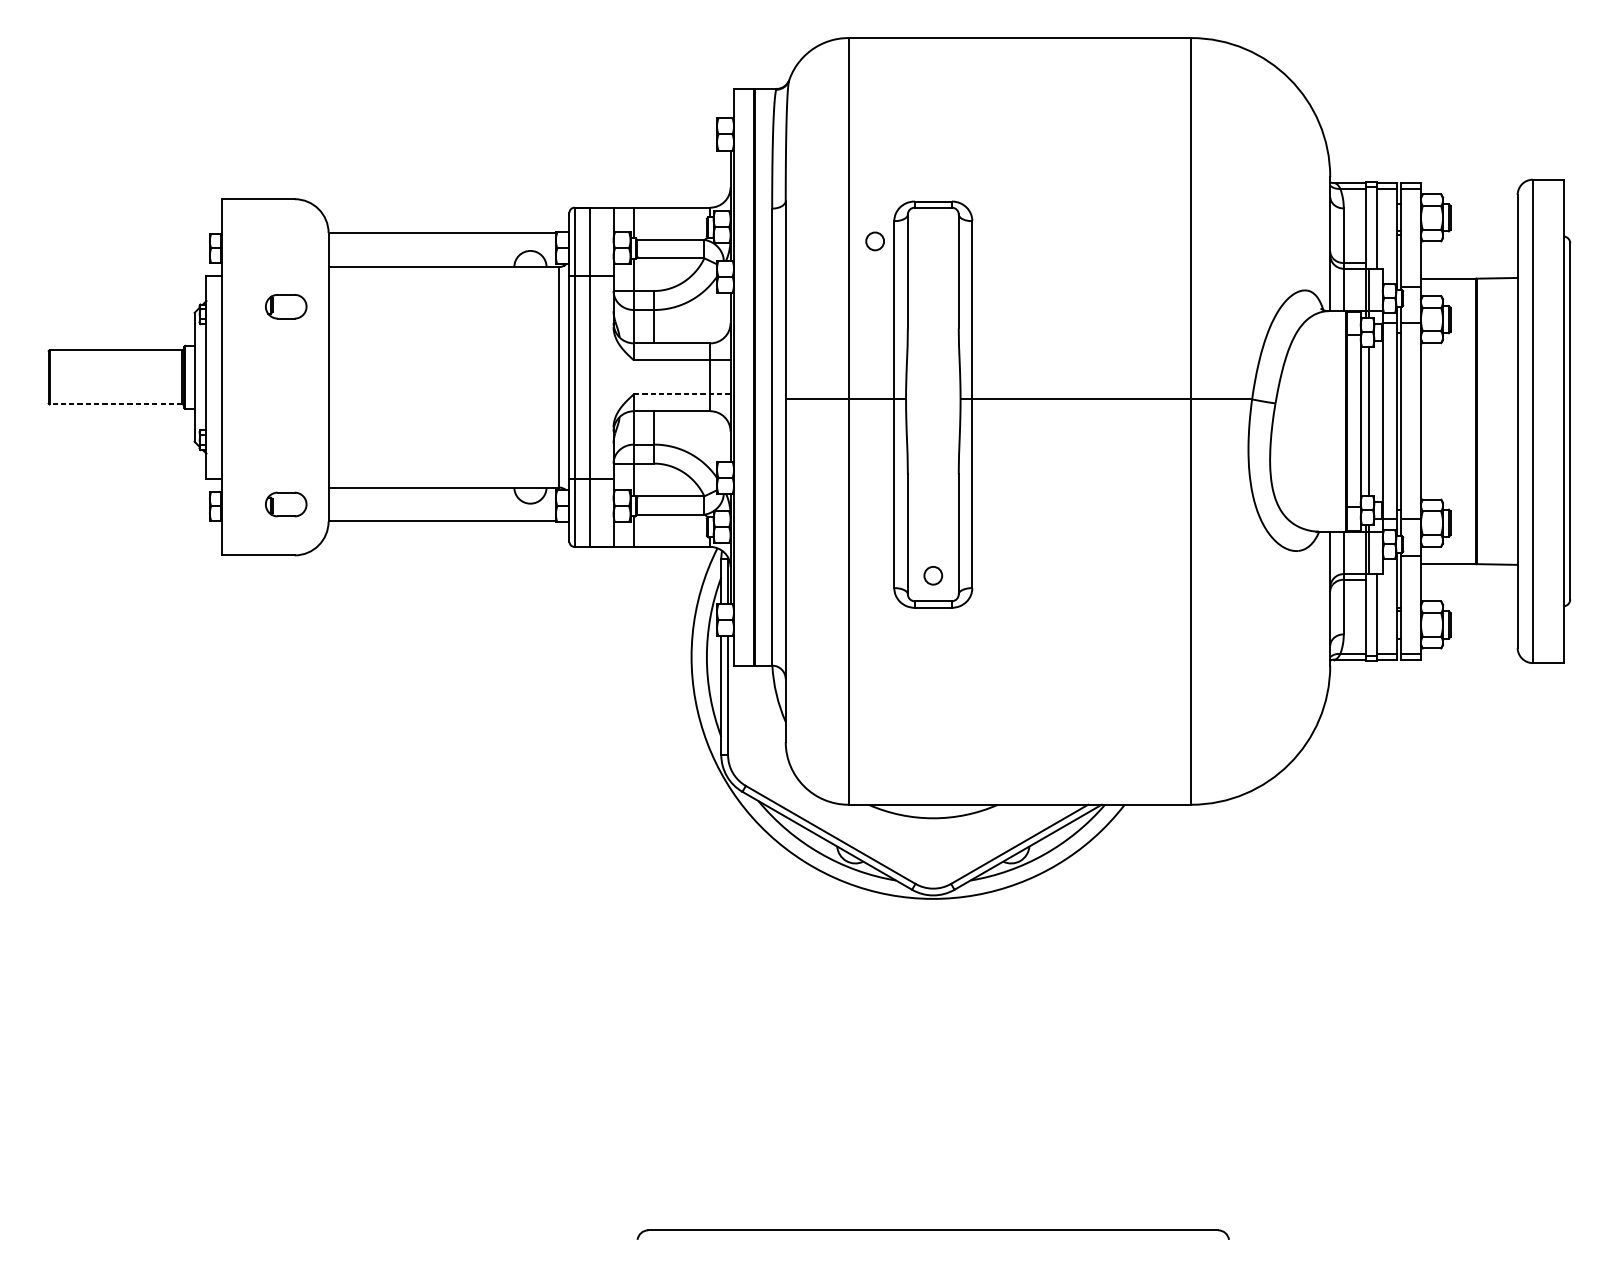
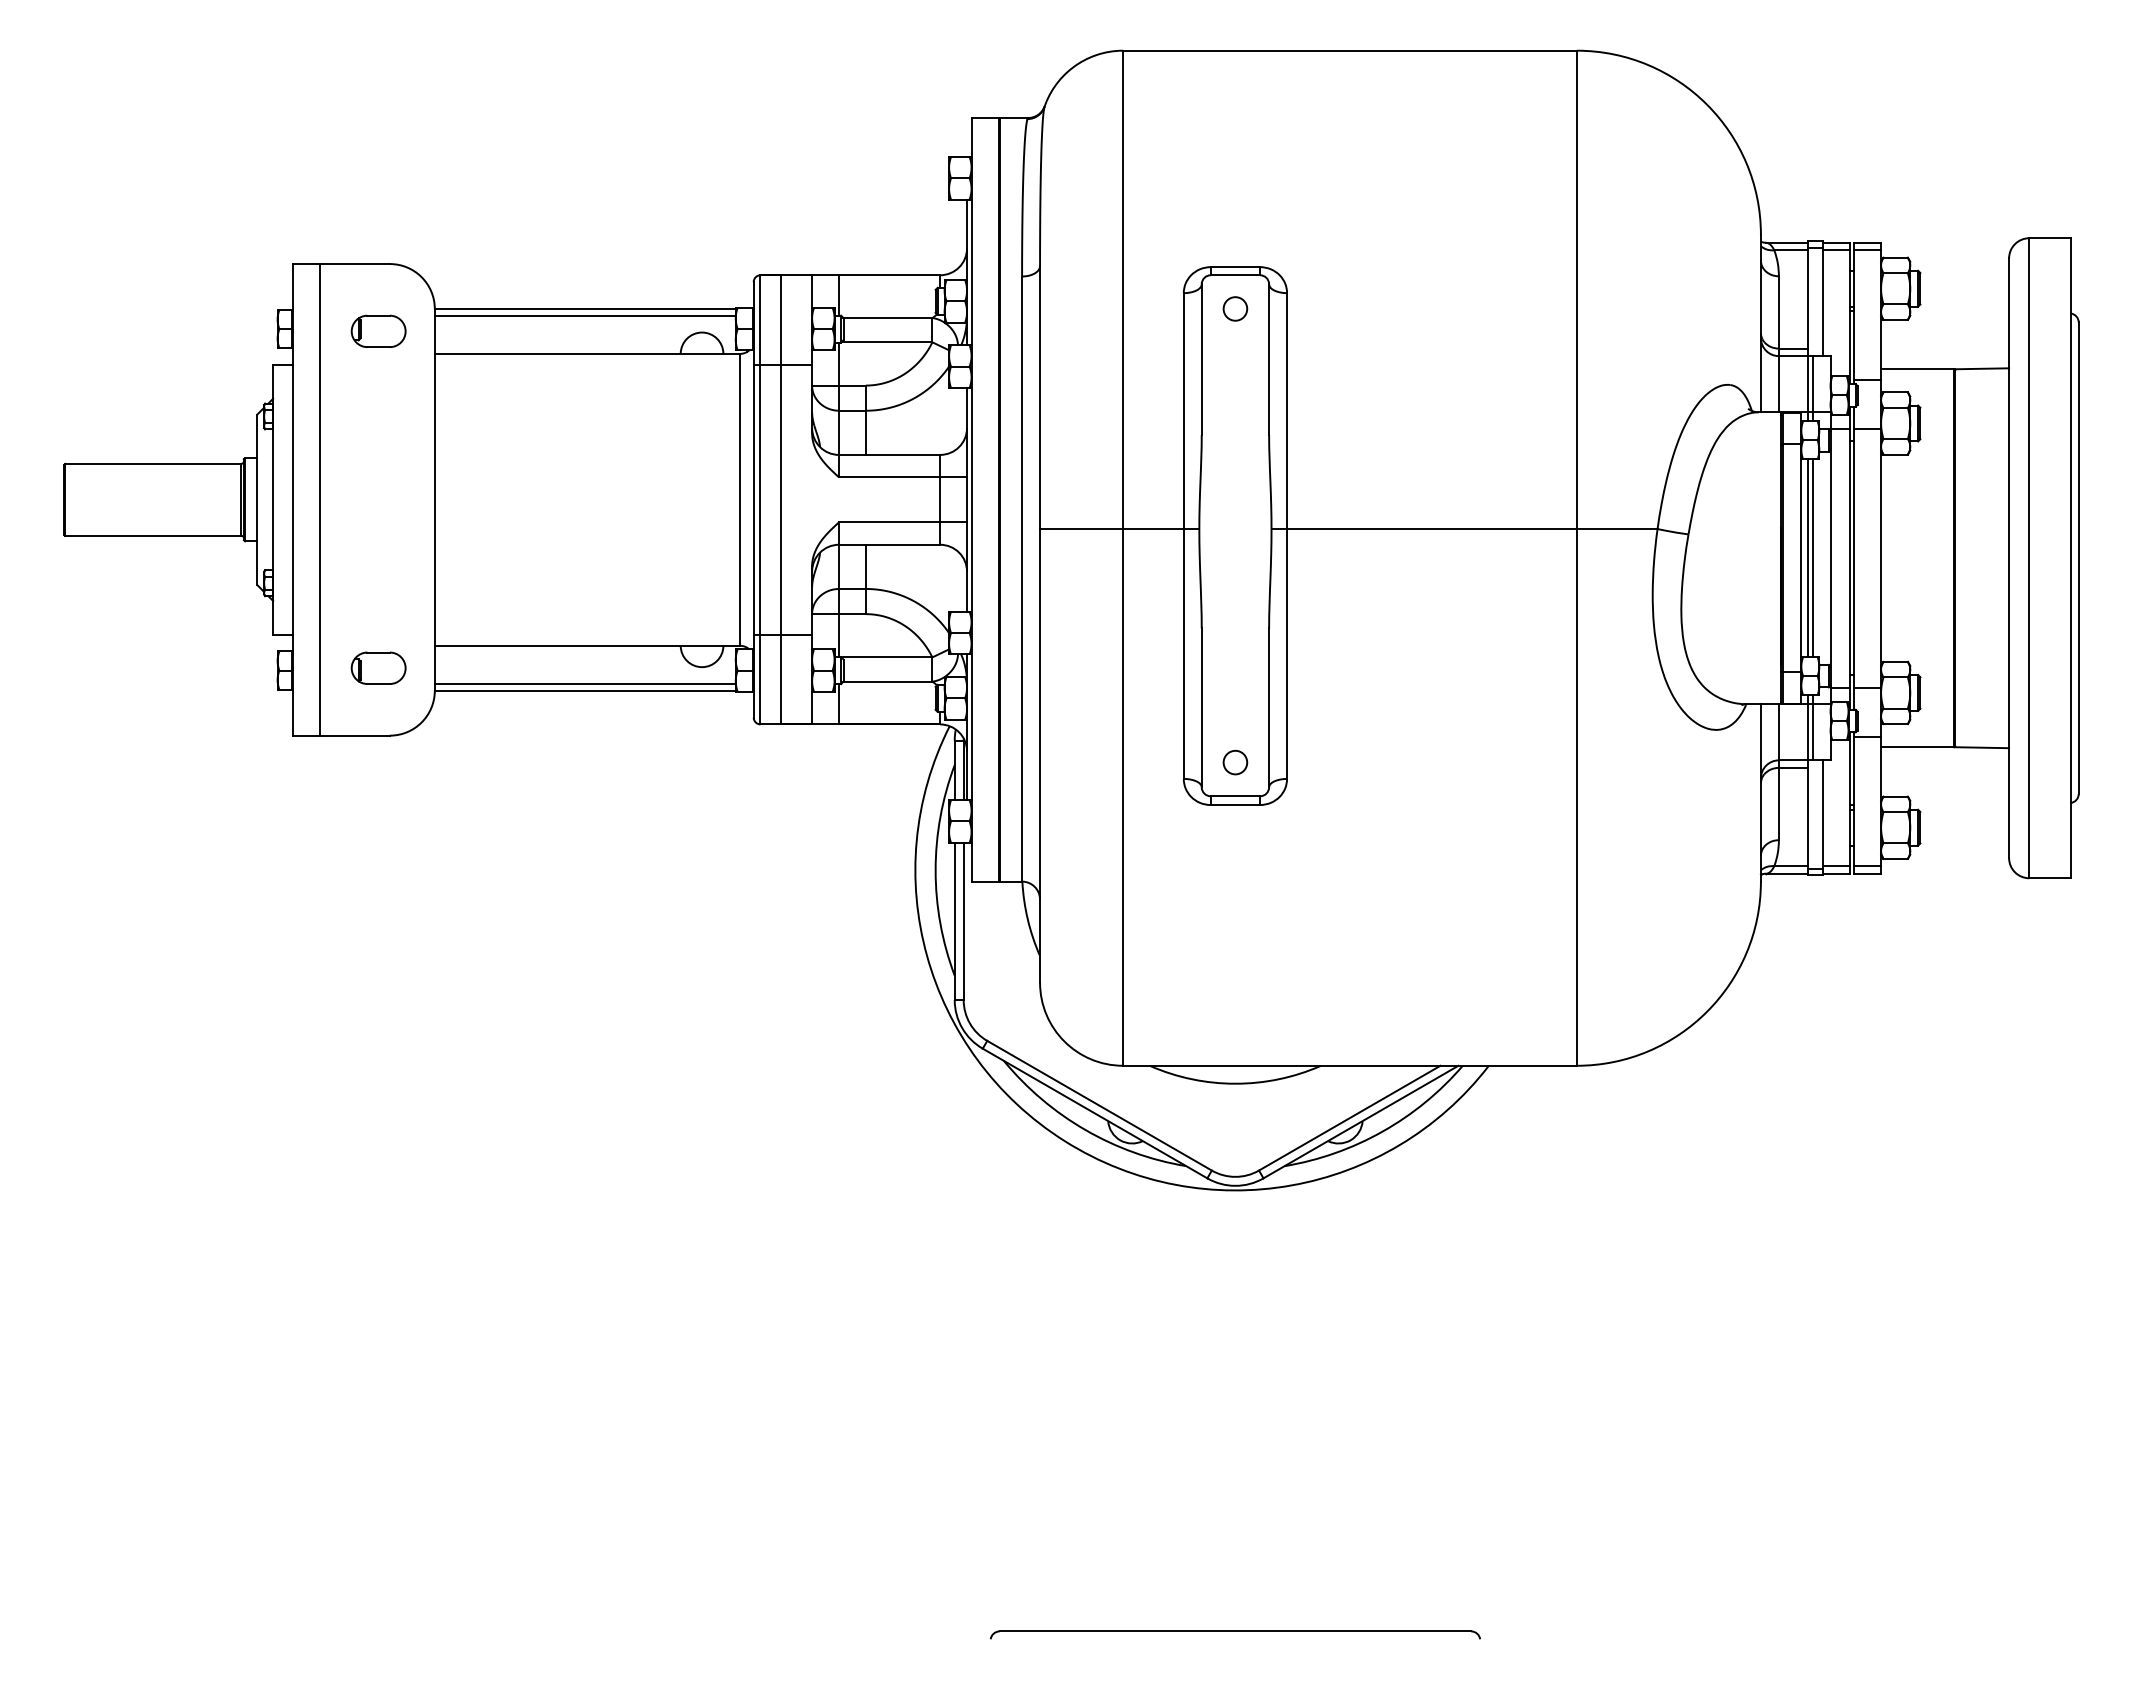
line: (441, 238) -> (584, 315), added
circle: (875, 241) -> (1235, 308), moved
part: (286, 306) -> (378, 330), moved
line: (242, 377) -> (320, 499), added
line: (682, 394) -> (903, 522), dashed -> solid
line: (116, 404) -> (153, 535), dashed -> solid
line: (1366, 421) -> (1808, 558), added
line: (441, 516) -> (584, 684), added
part: (933, 1234) -> (1235, 1634), size x0.62

